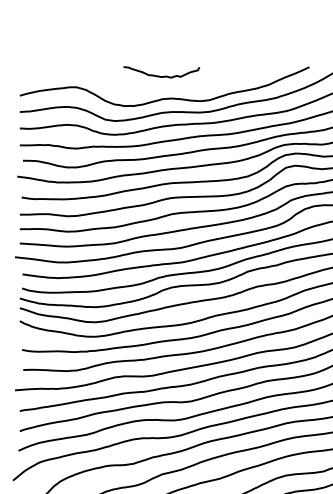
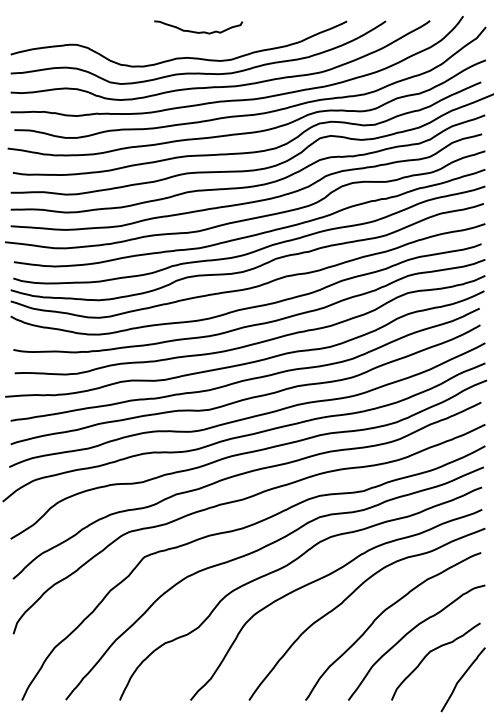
curve: (160, 75) -> (197, 31), moved

